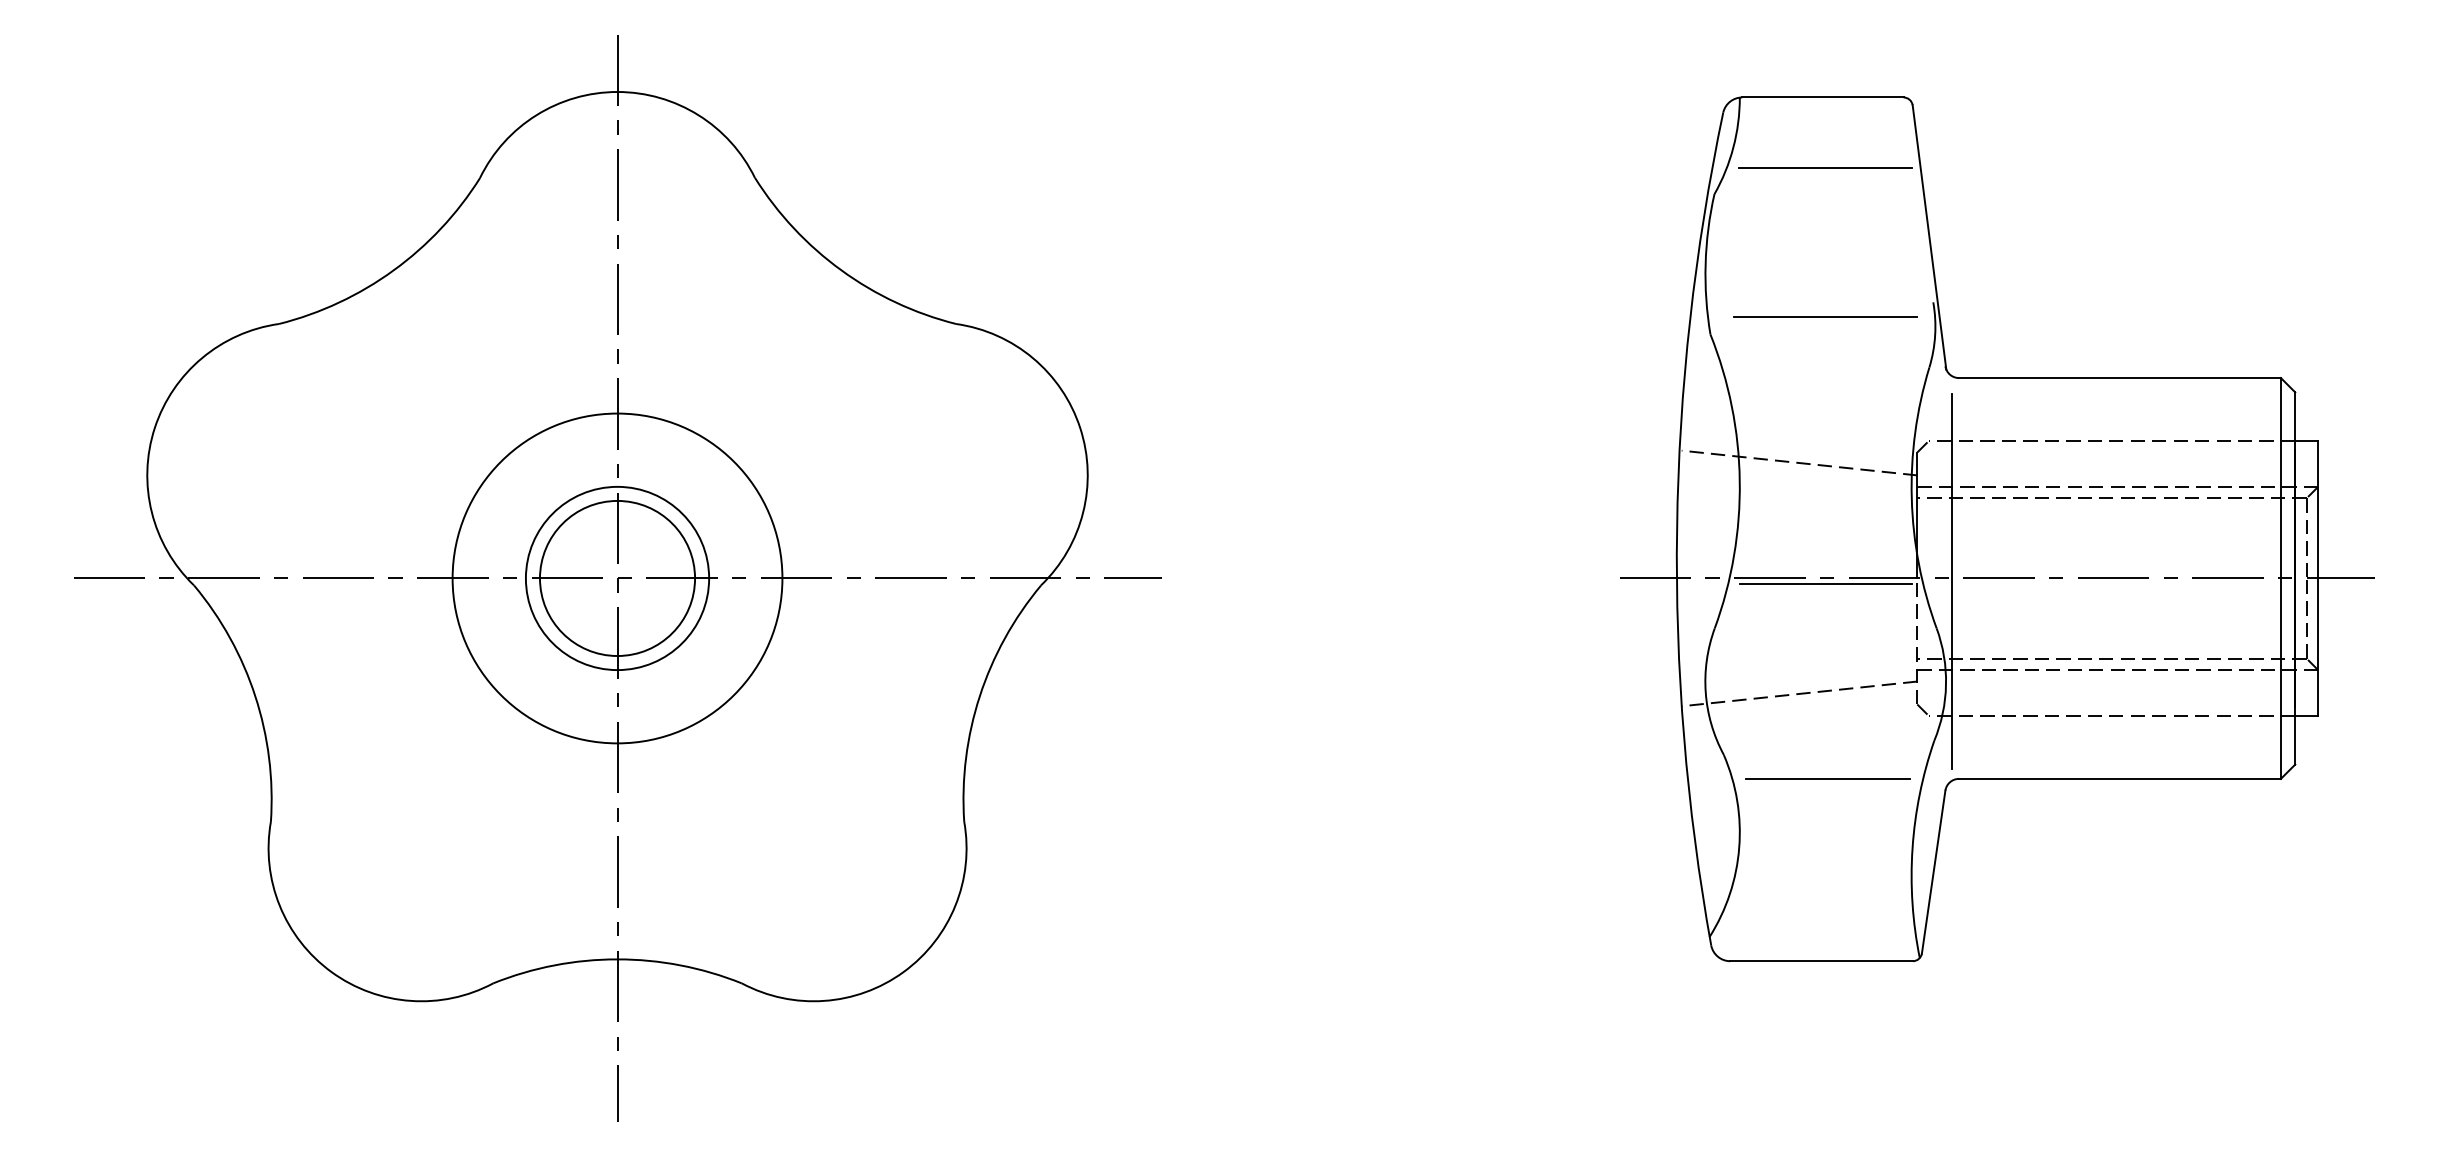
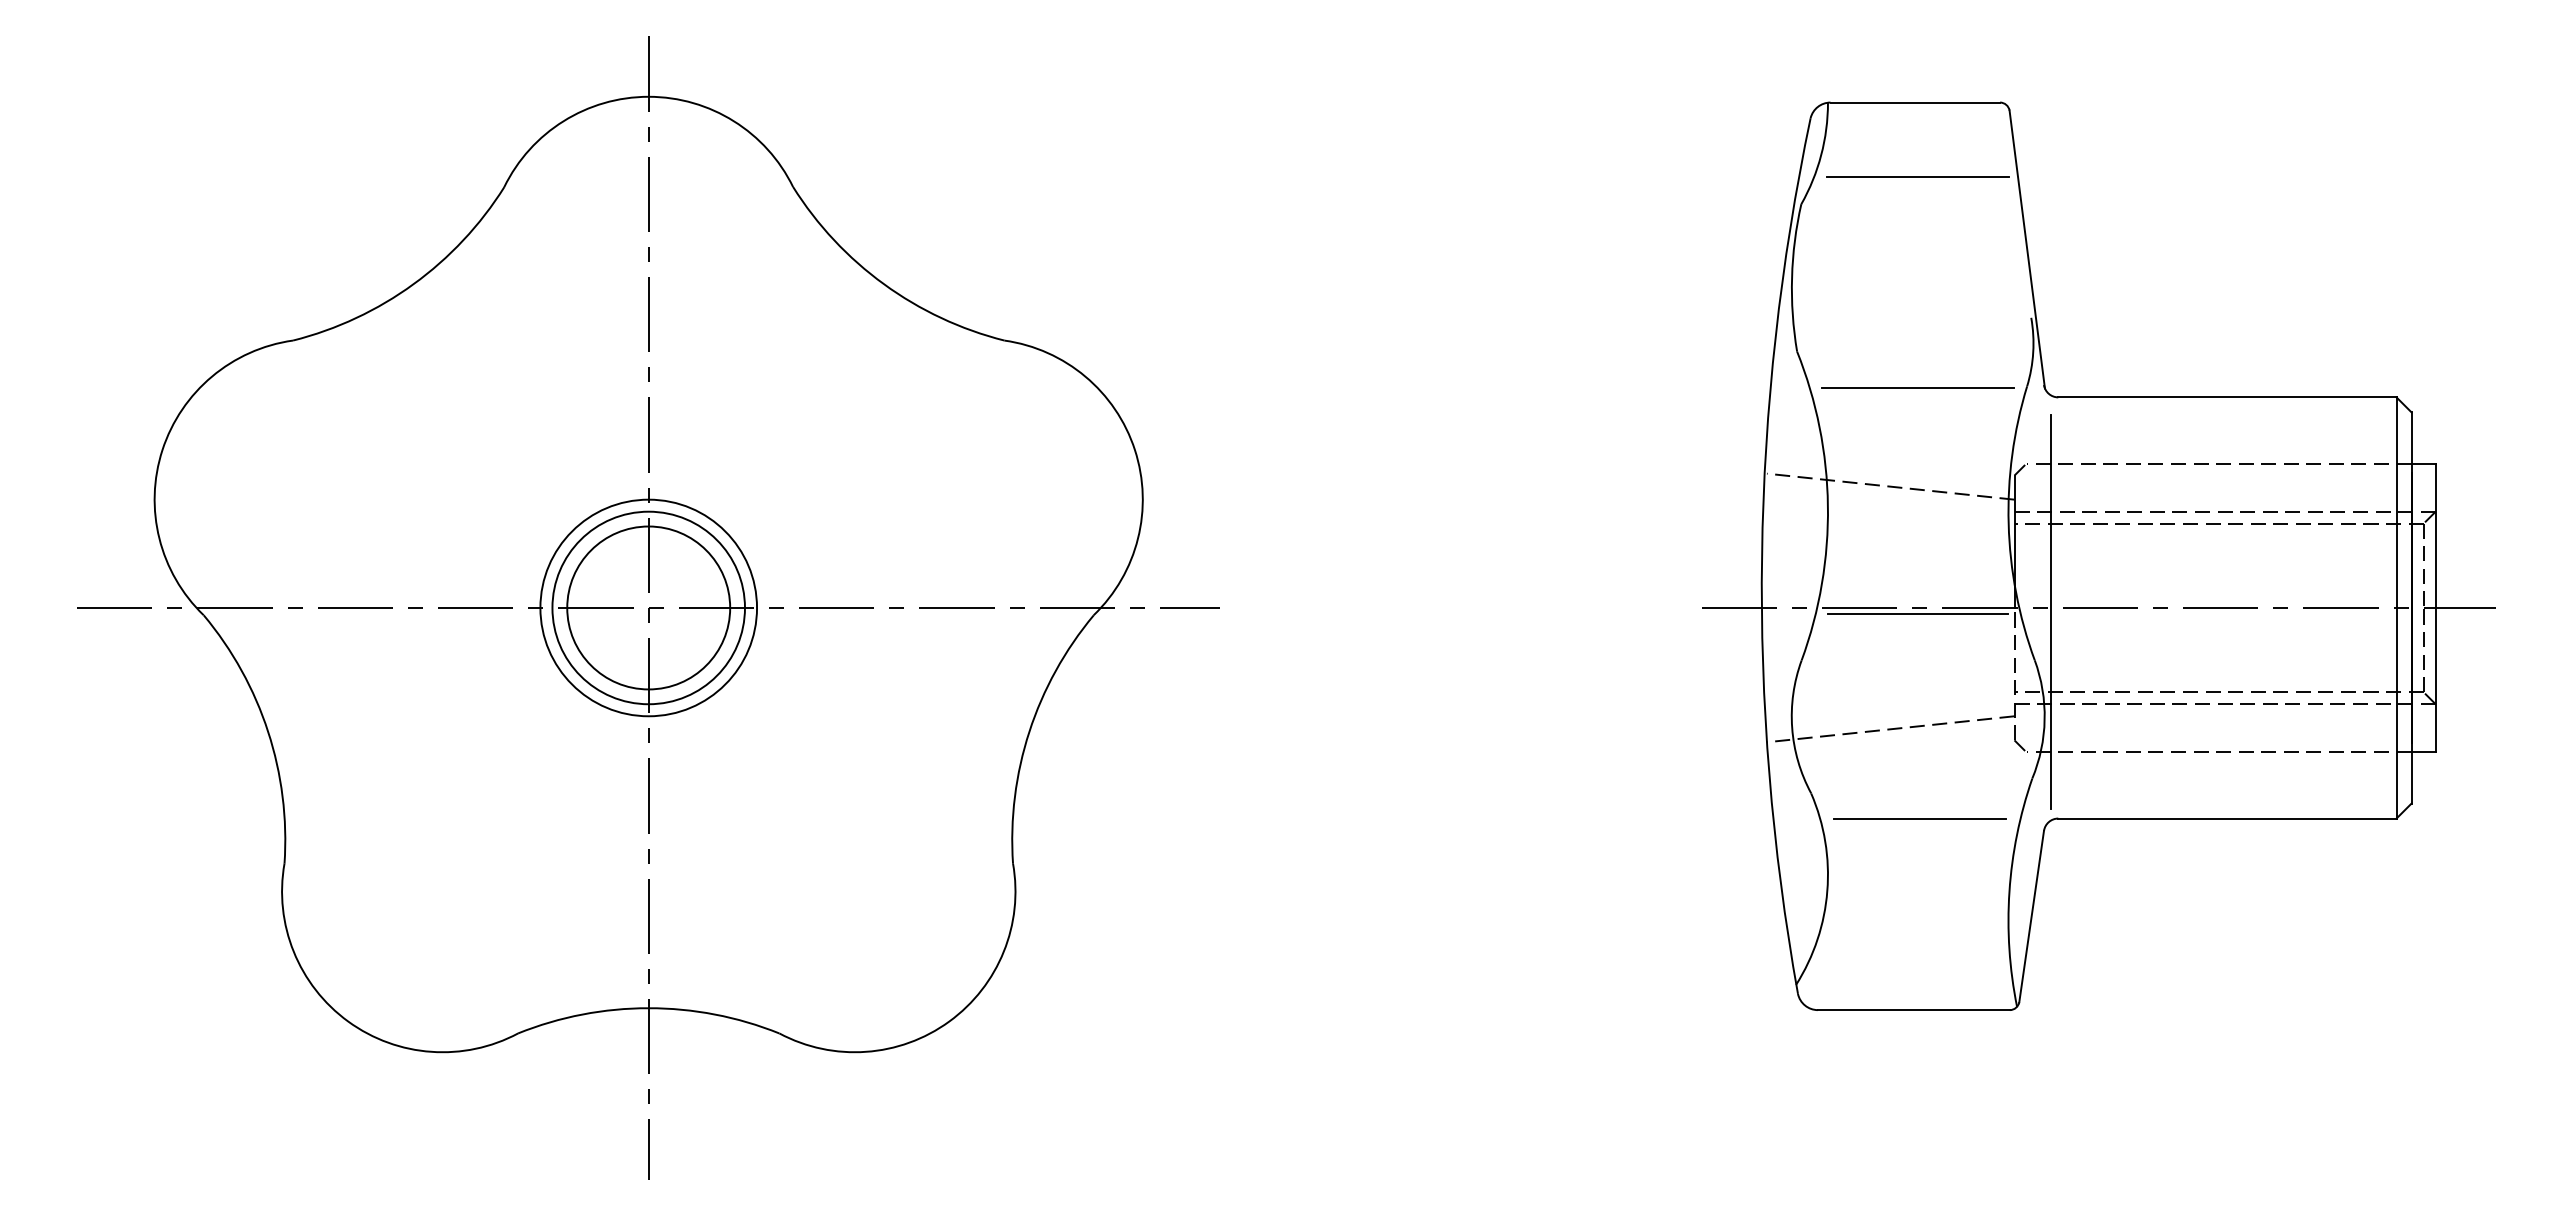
line: (1825, 317) -> (1917, 387), moved
circle: (617, 578) -> (648, 607), size x0.62

